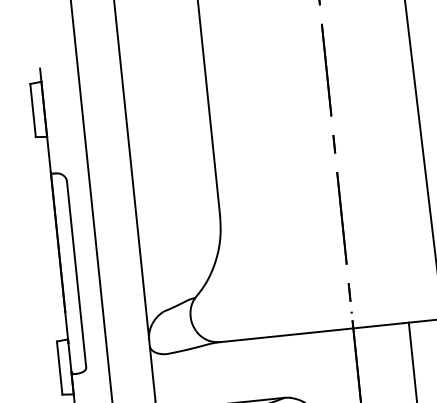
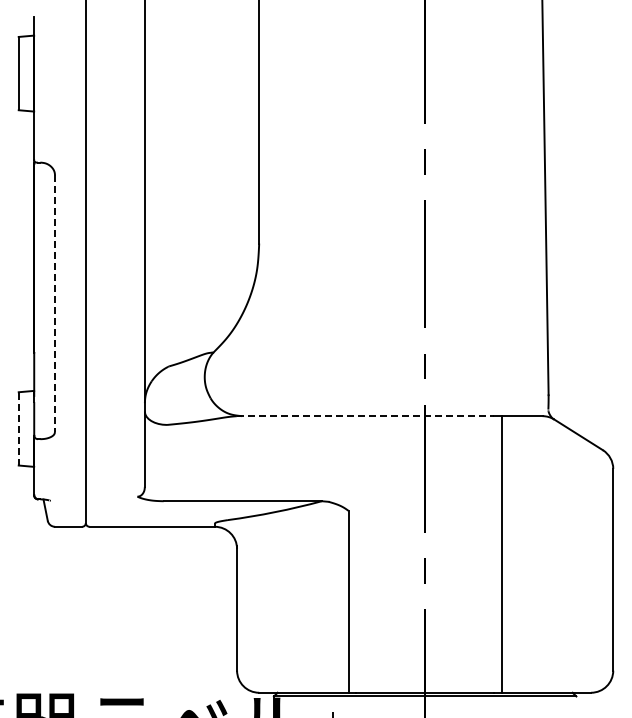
line: (77, 275) -> (55, 304), solid -> dashed
line: (310, 333) -> (365, 416), solid -> dashed
line: (59, 367) -> (18, 428), solid -> dashed

